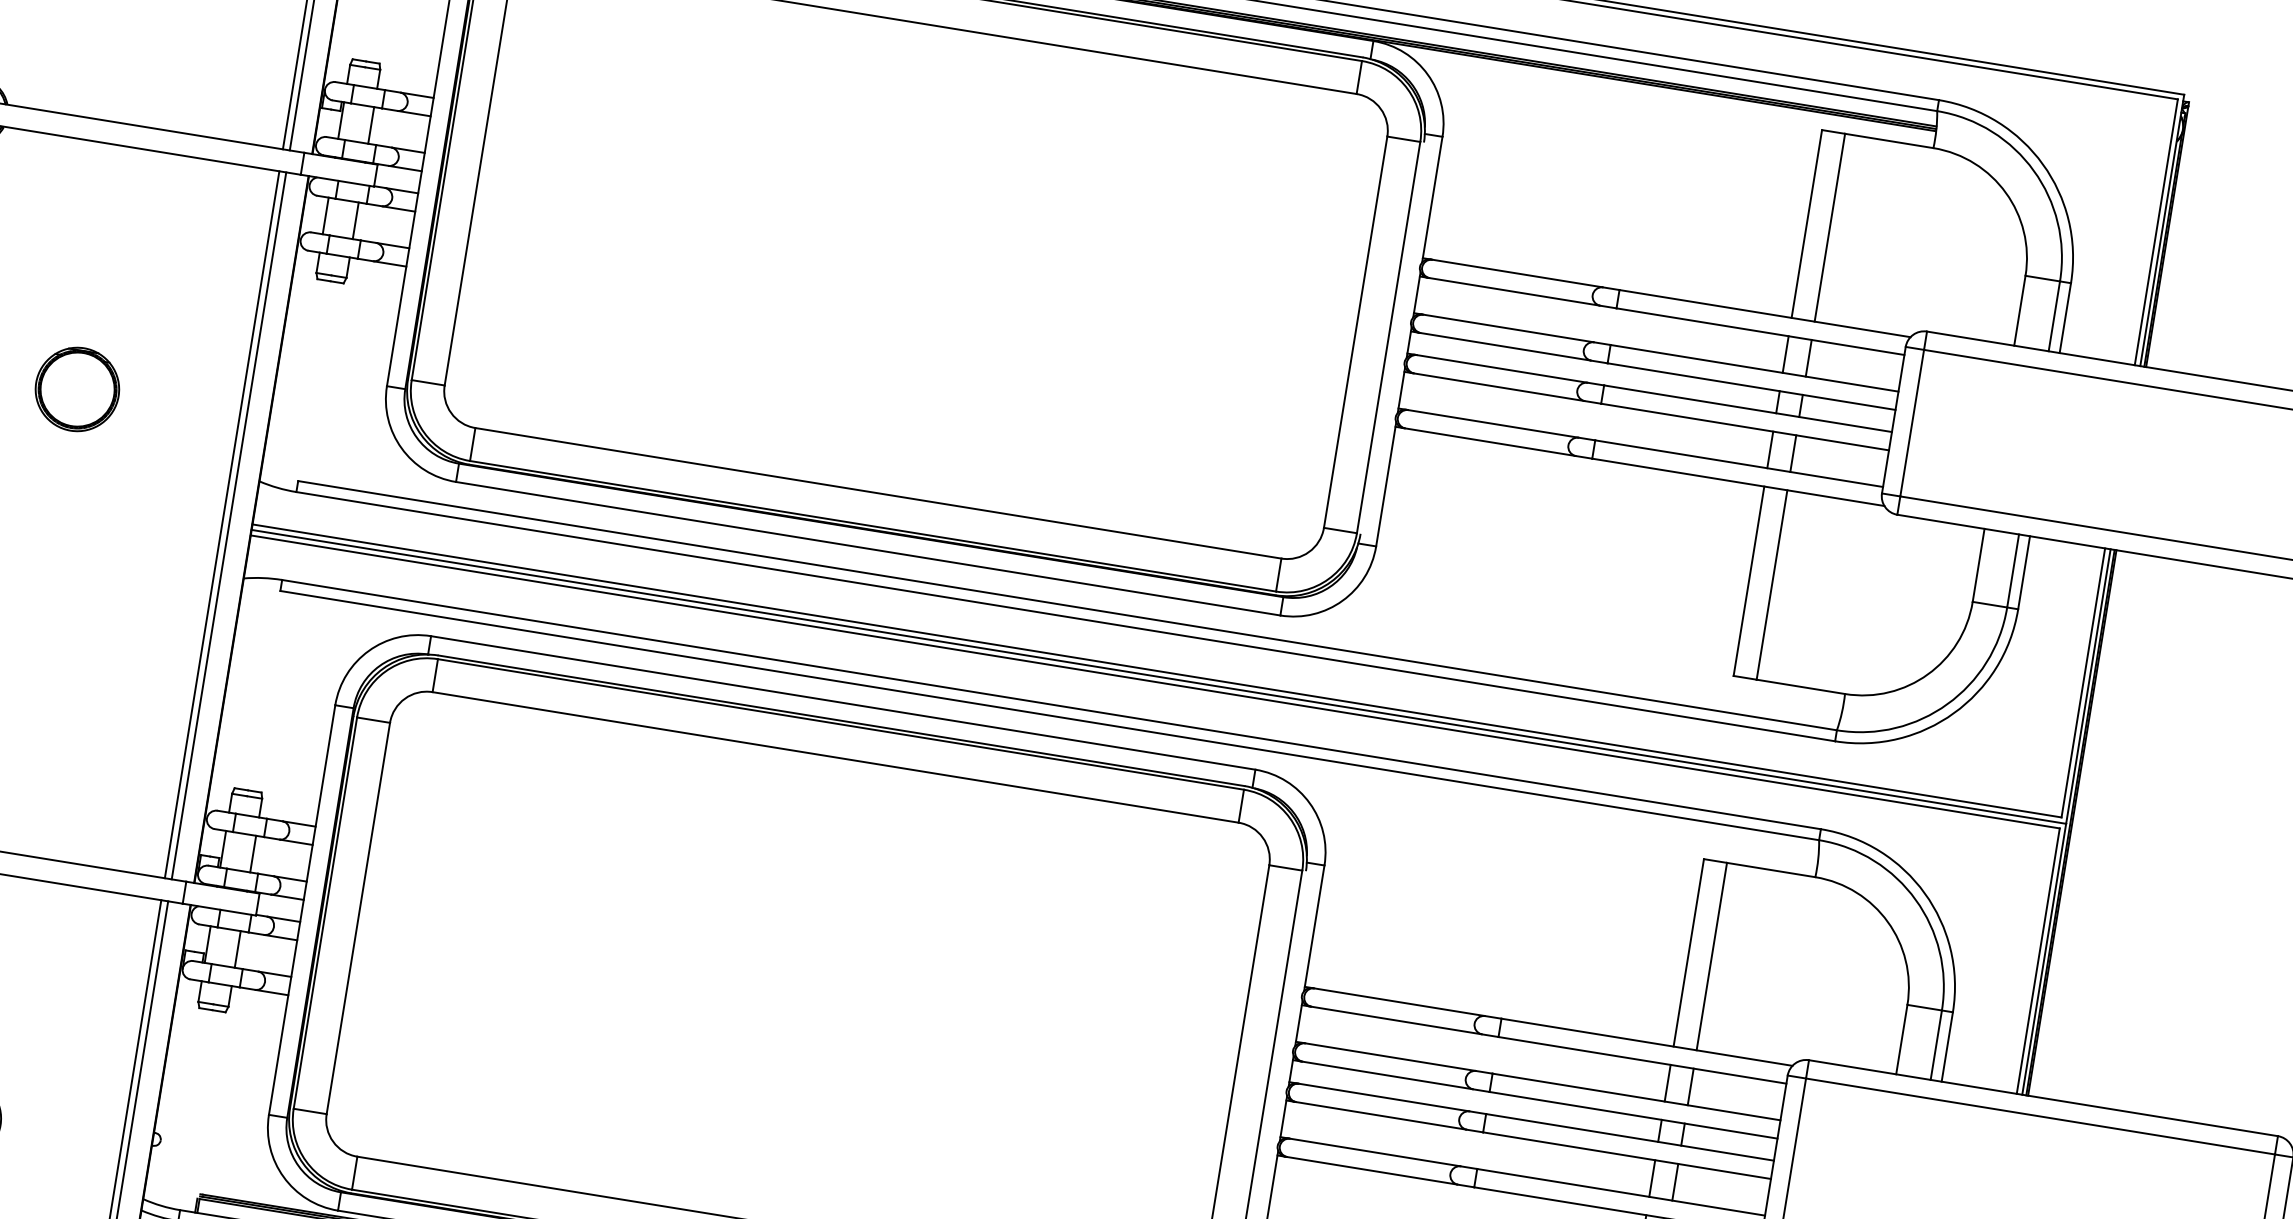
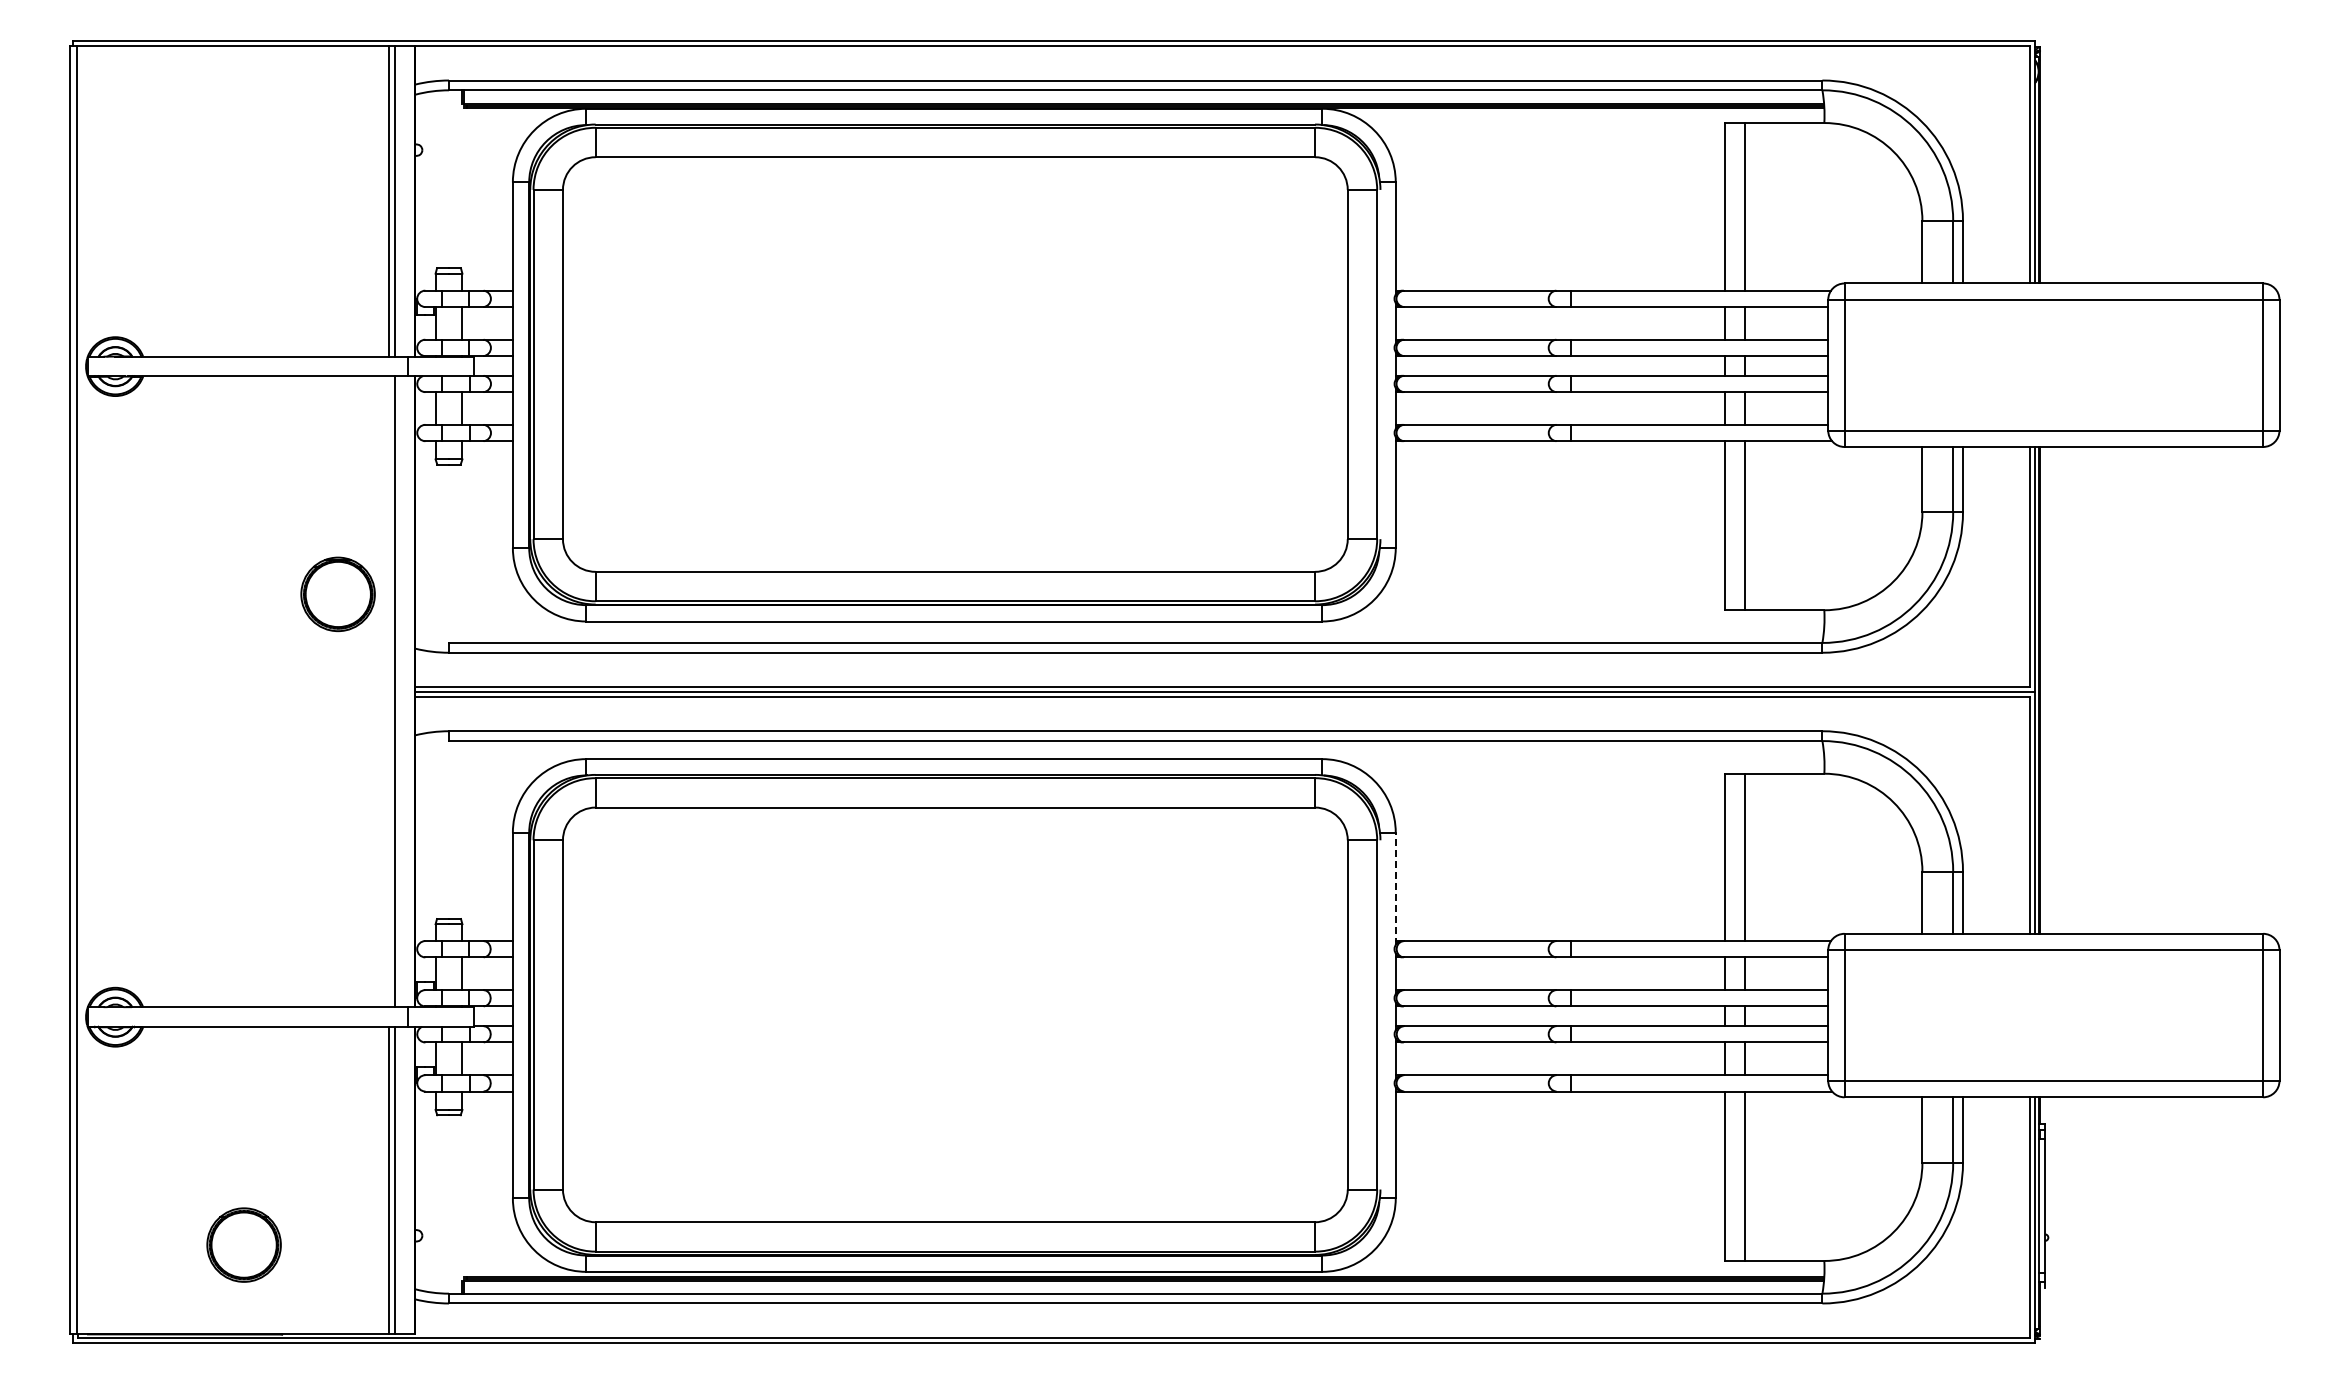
part: (76, 389) -> (337, 594), moved
line: (222, 524) -> (389, 691), removed
line: (1314, 927) -> (1395, 888), solid -> dashed

